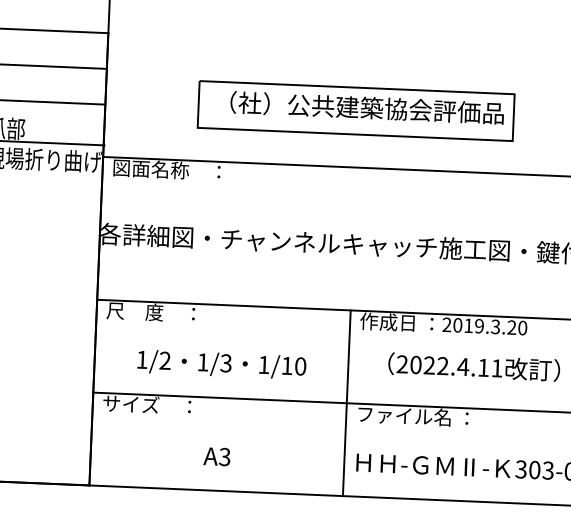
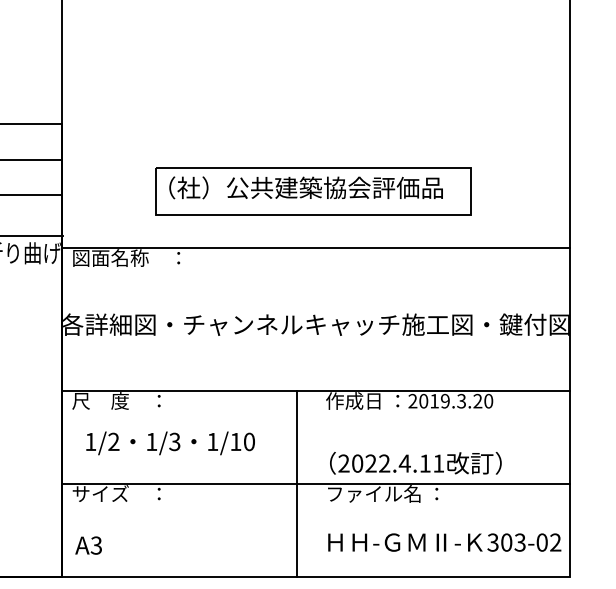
text: (366, 107) -> (305, 187), moved
text: (221, 364) -> (170, 443), moved
text: (473, 367) -> (415, 463), moved
line: (347, 403) -> (297, 483), moved
text: (216, 456) -> (88, 545), moved

